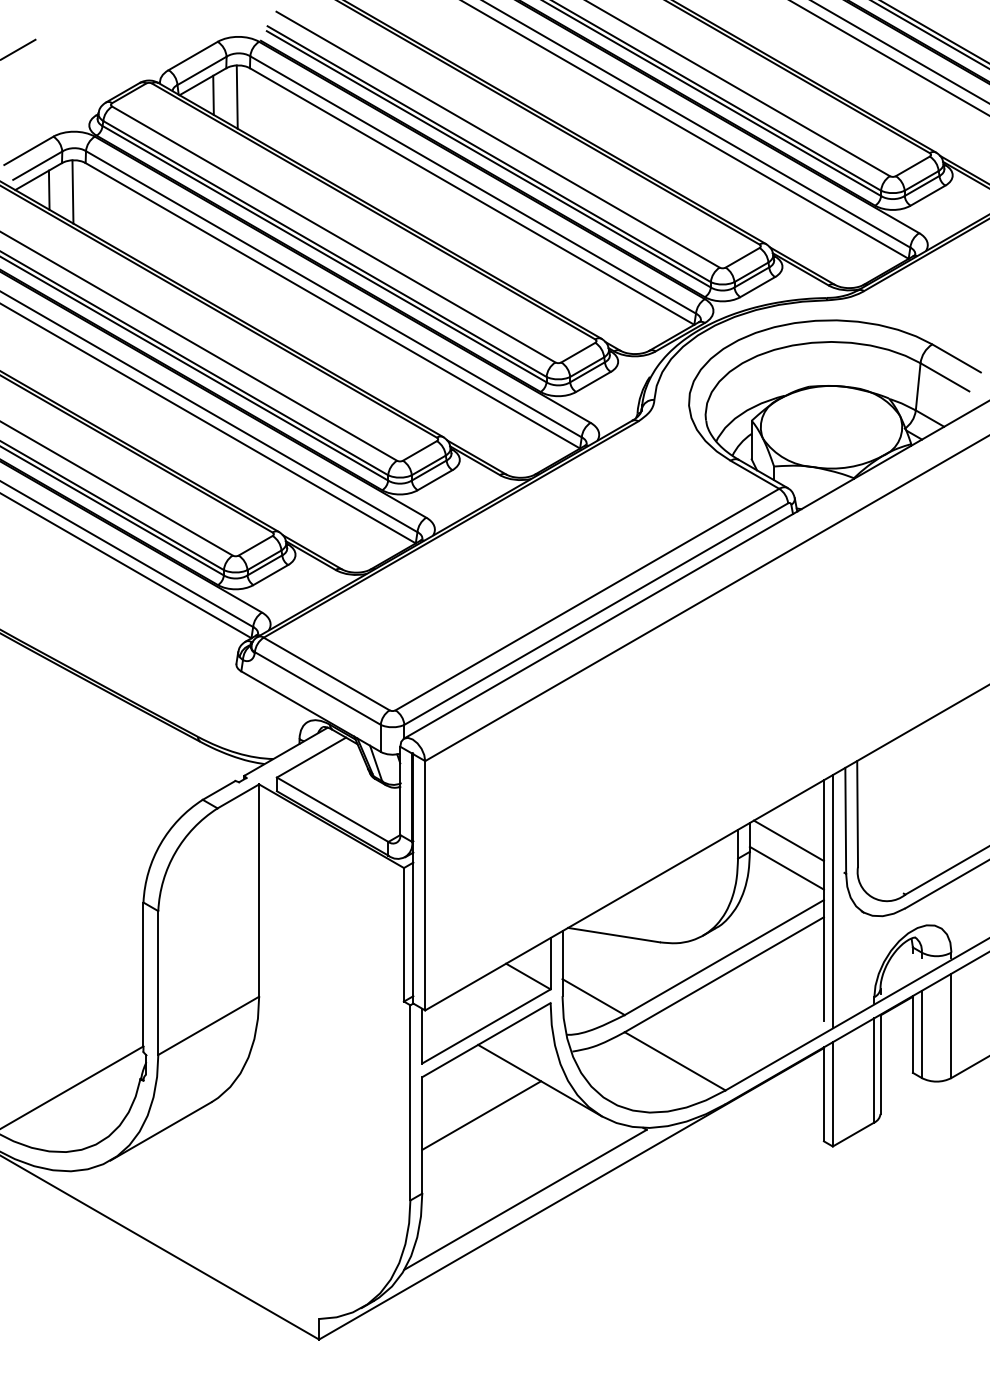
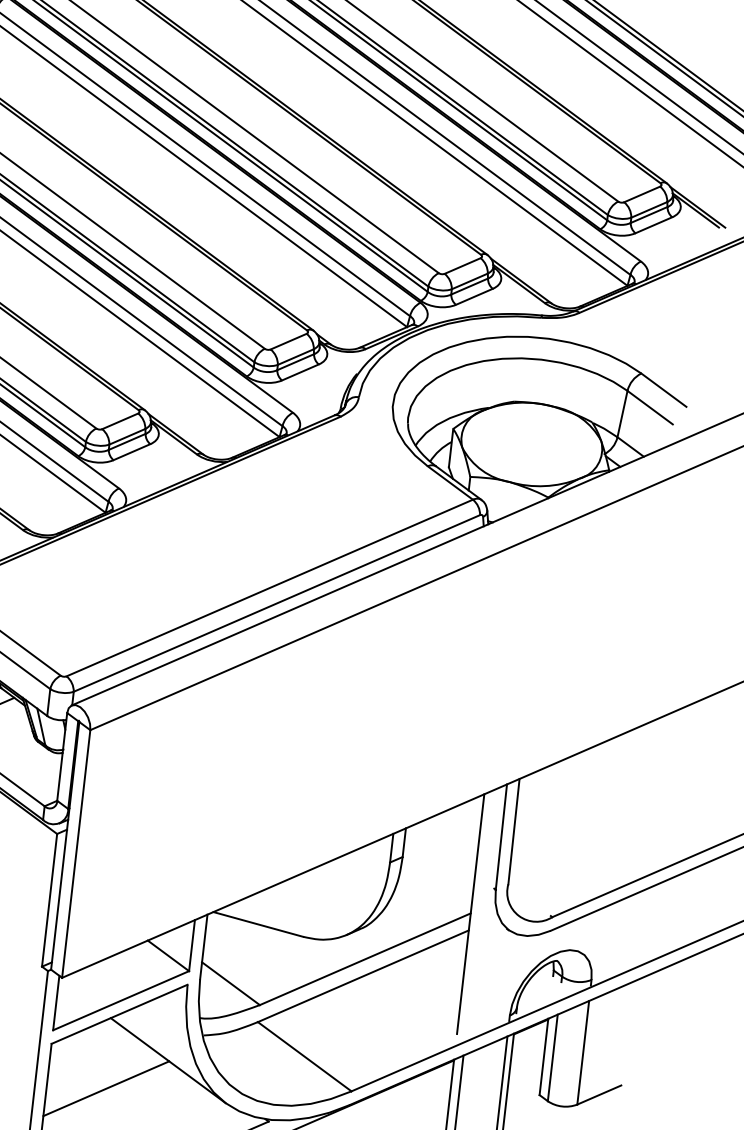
line: (788, 840) -> (442, 850), removed
line: (786, 867) -> (437, 876), removed
line: (832, 900) -> (479, 914), removed

